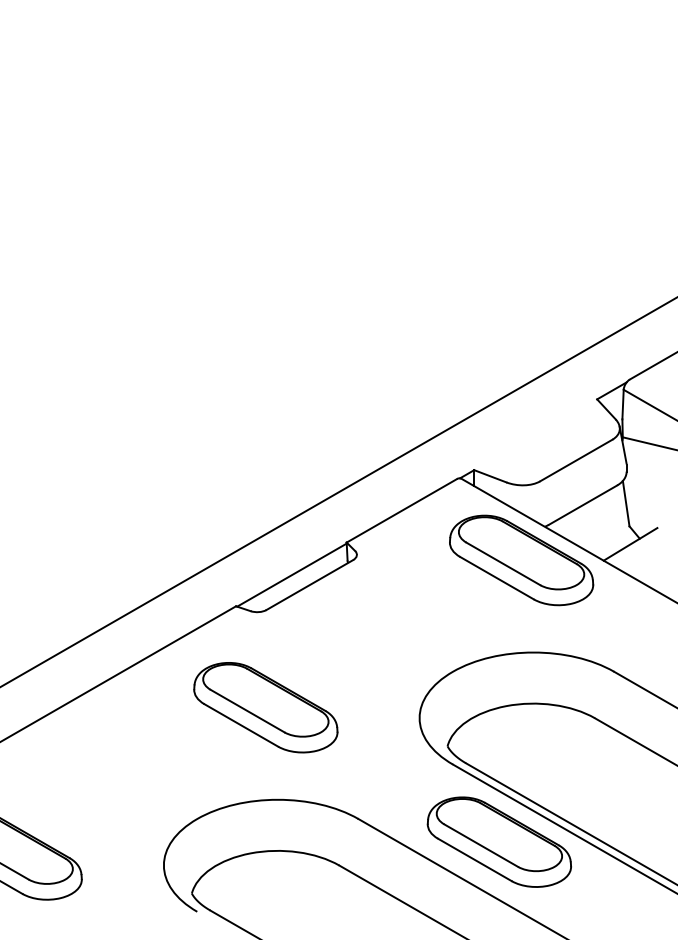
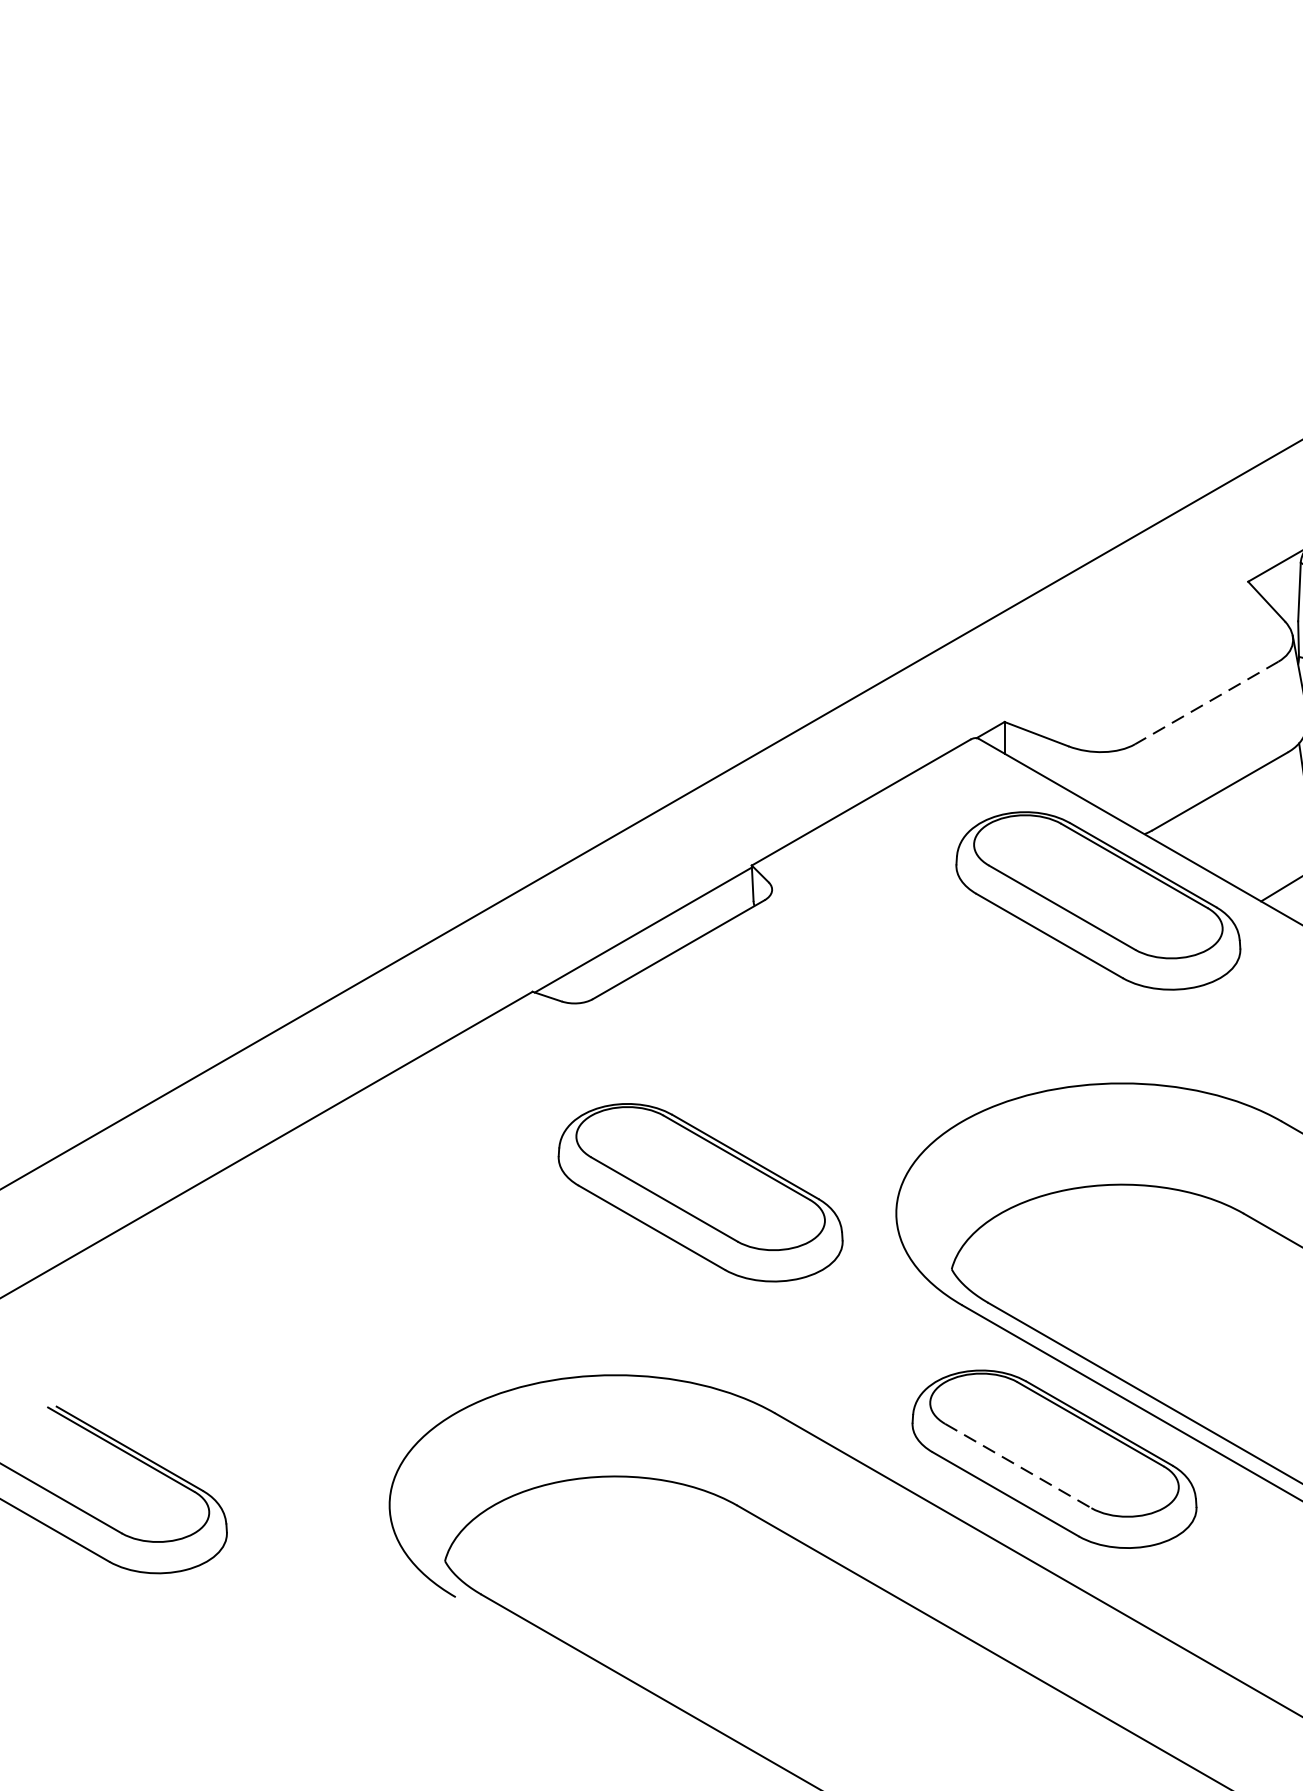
line: (576, 460) -> (1207, 702), solid -> dashed
part: (265, 707) -> (699, 1192), moved
line: (481, 845) -> (1018, 1465), solid -> dashed

